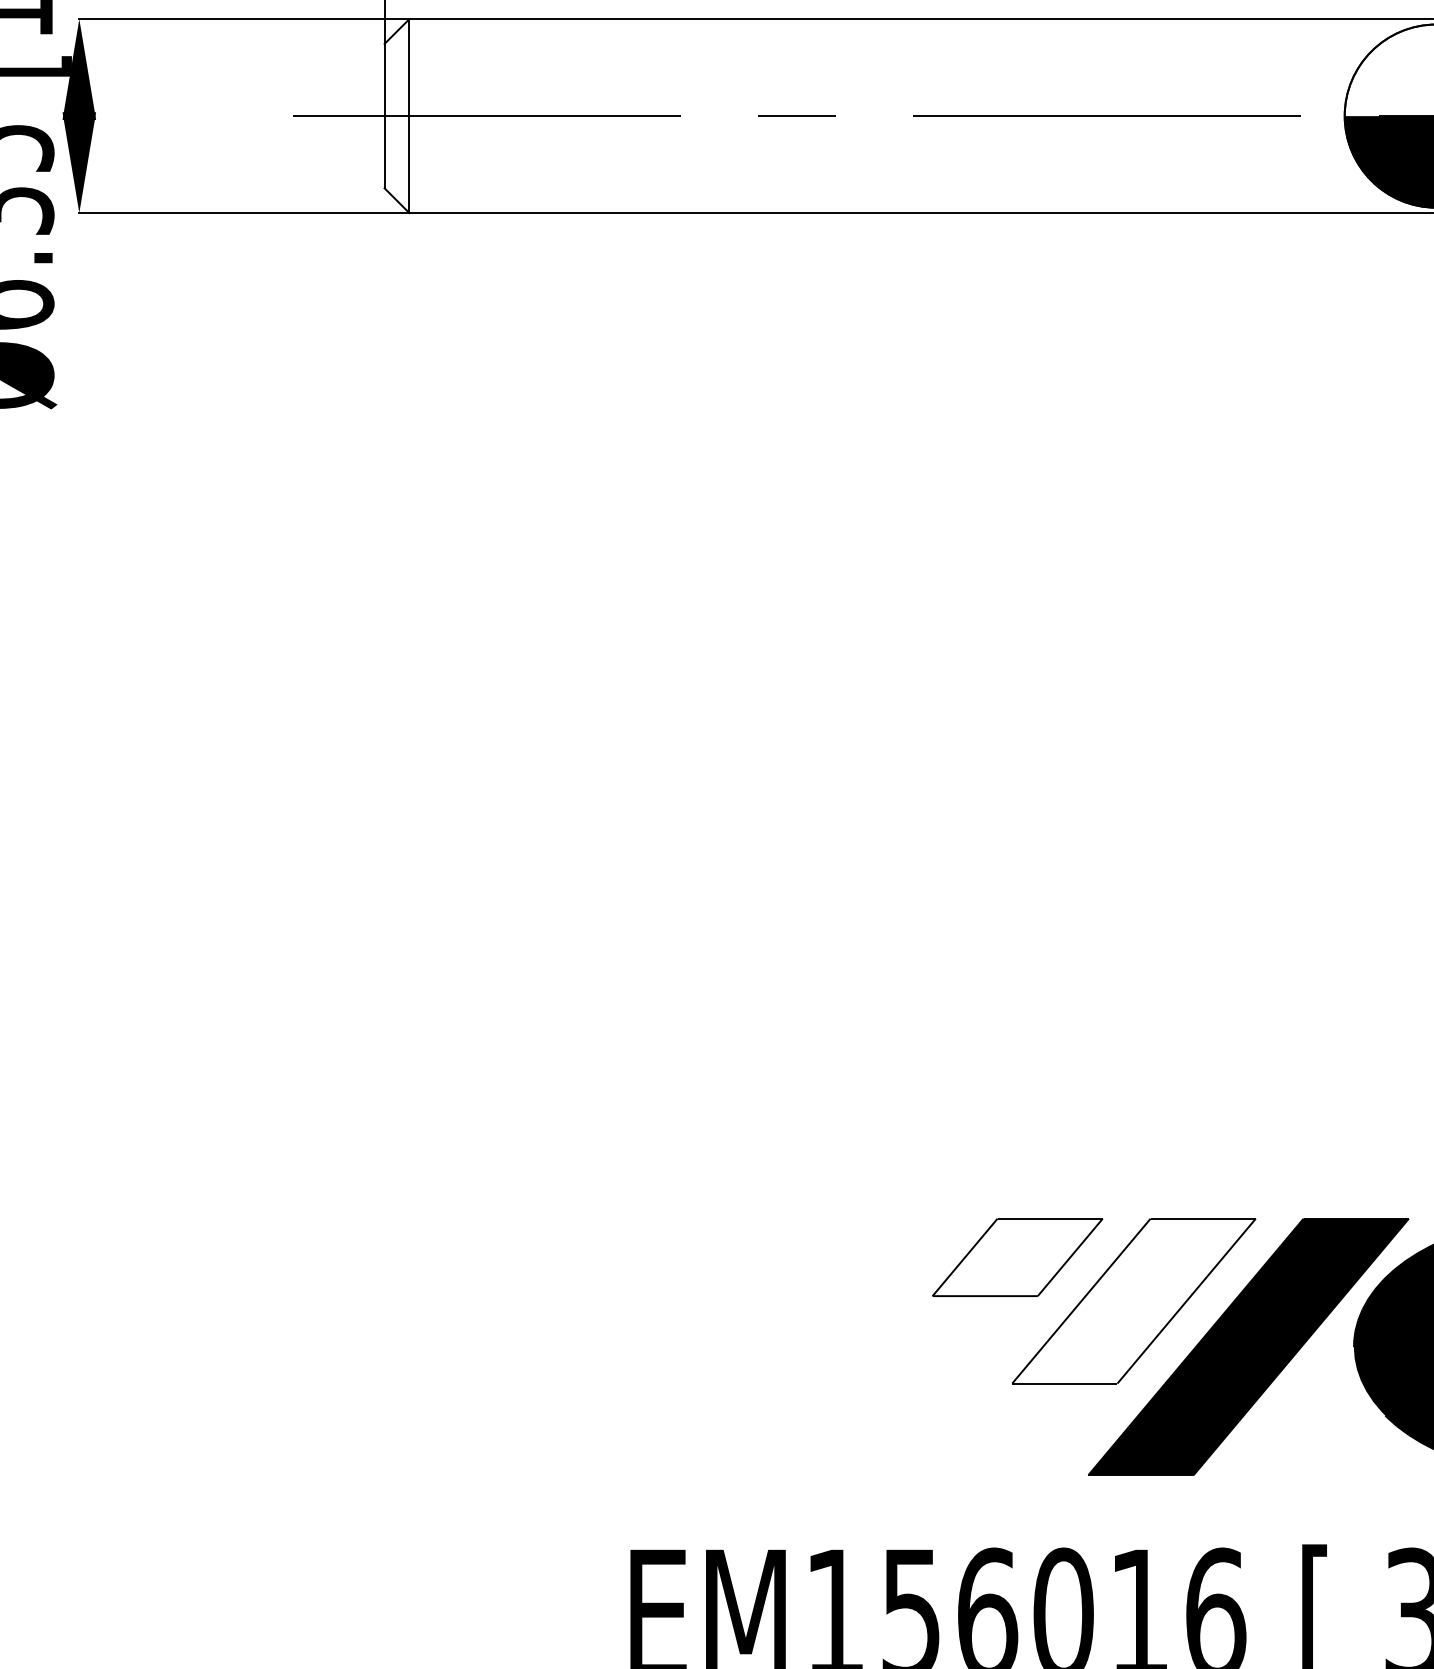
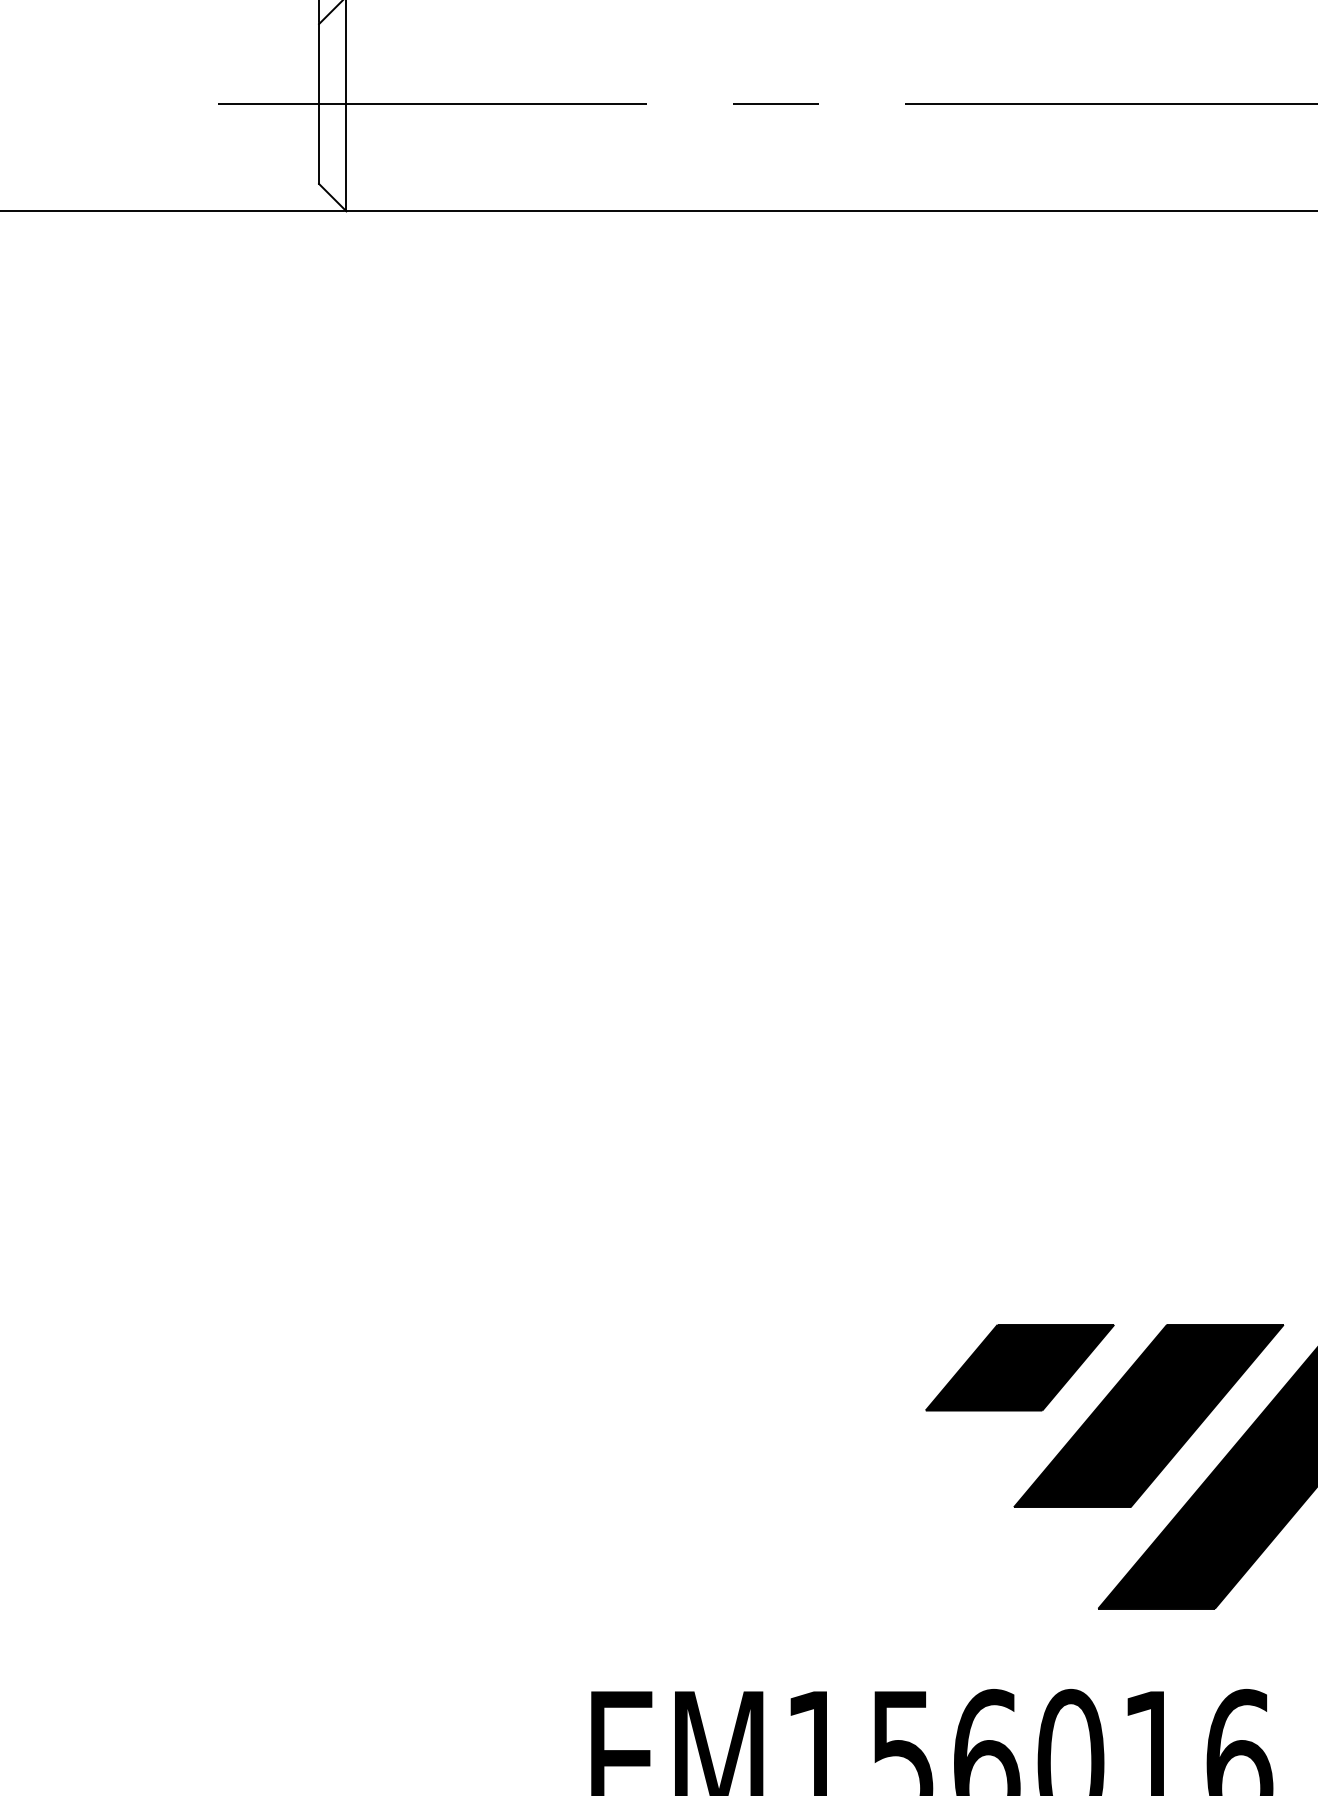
fill: (1017, 1257) -> (1019, 1367), added
fill: (1133, 1300) -> (1148, 1415), added

